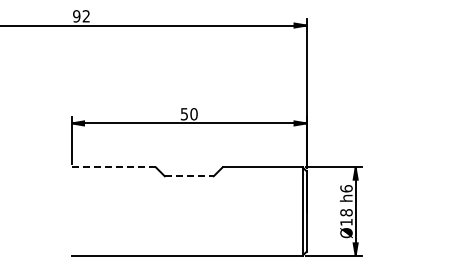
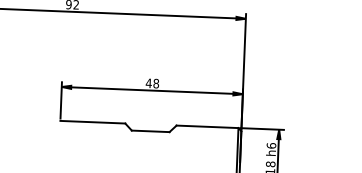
text: (188, 114) -> (151, 83), 50 -> 48
line: (114, 167) -> (93, 122), dashed -> solid
line: (189, 176) -> (150, 131), dashed -> solid

